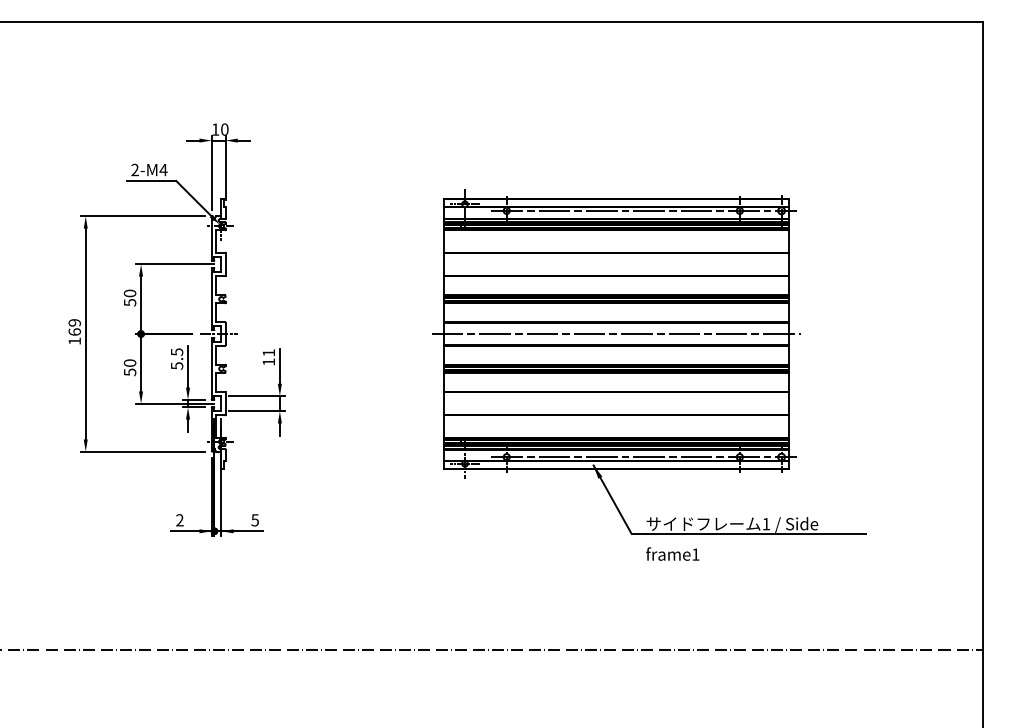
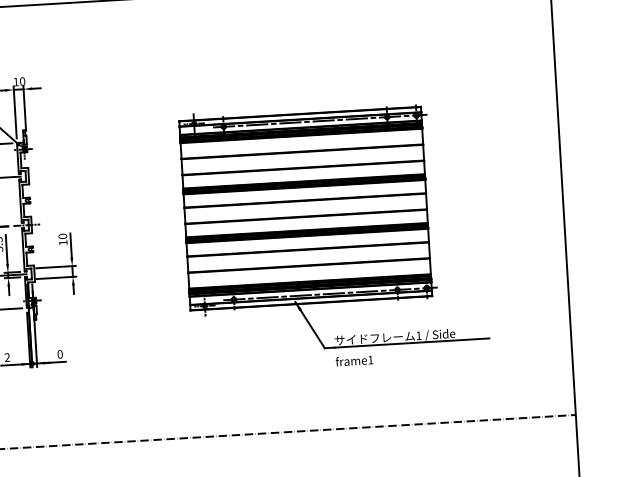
line: (615, 334) -> (305, 209), removed
text: (268, 352) -> (62, 236), 11 -> 10
text: (254, 520) -> (59, 354), 5 -> 0

